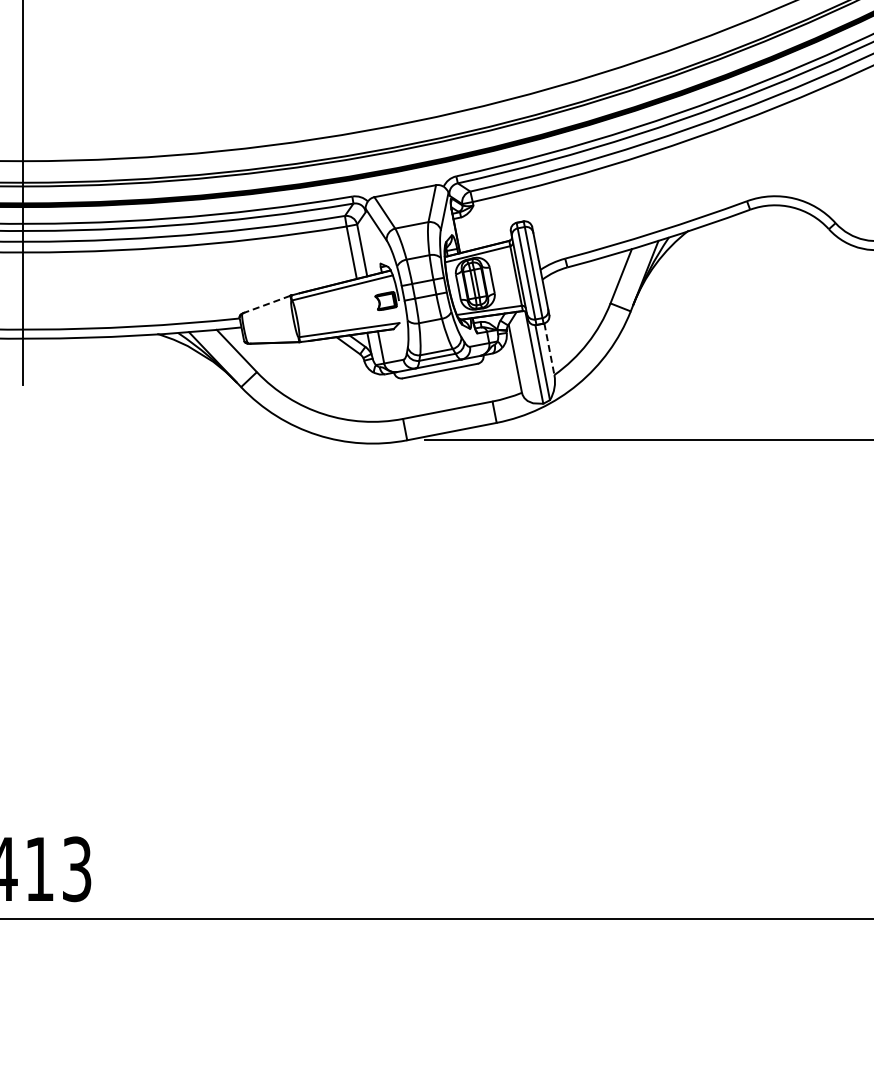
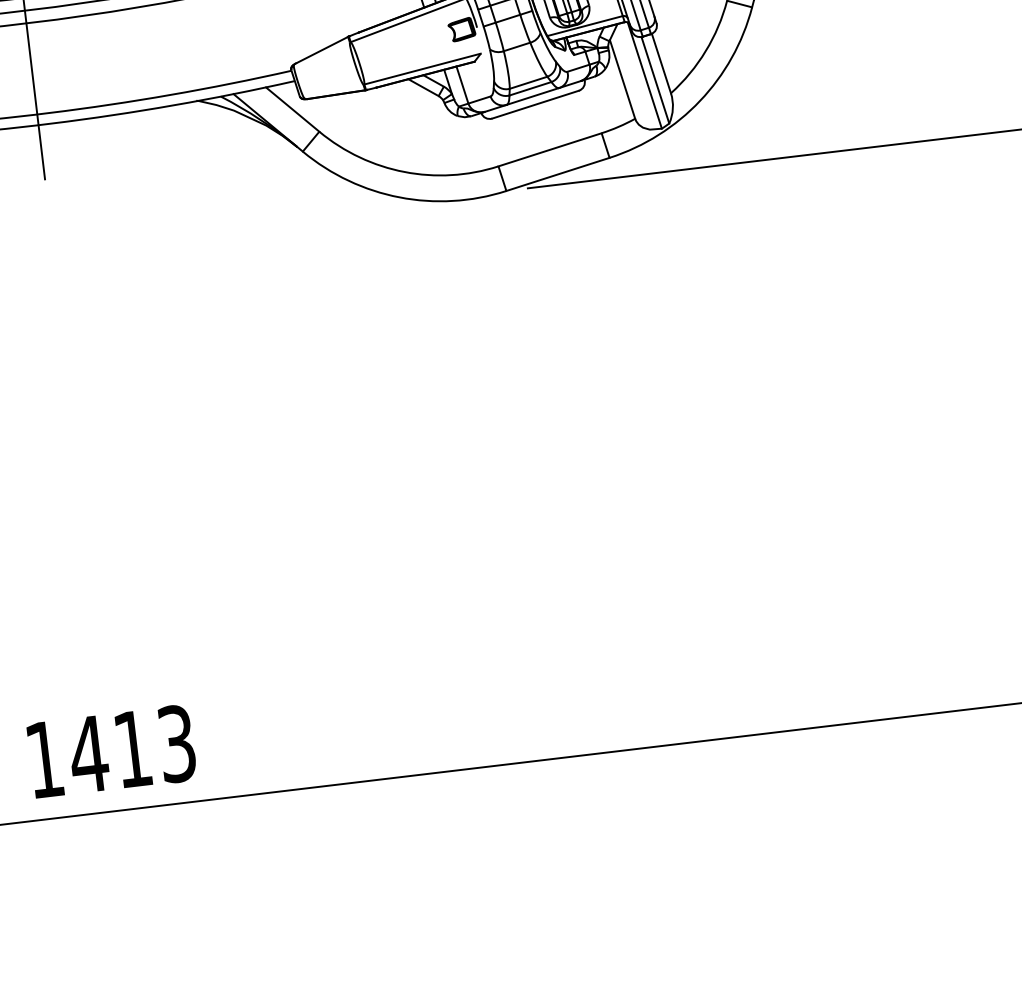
line: (268, 303) -> (323, 49), dashed -> solid
line: (549, 349) -> (661, 63), dashed -> solid

